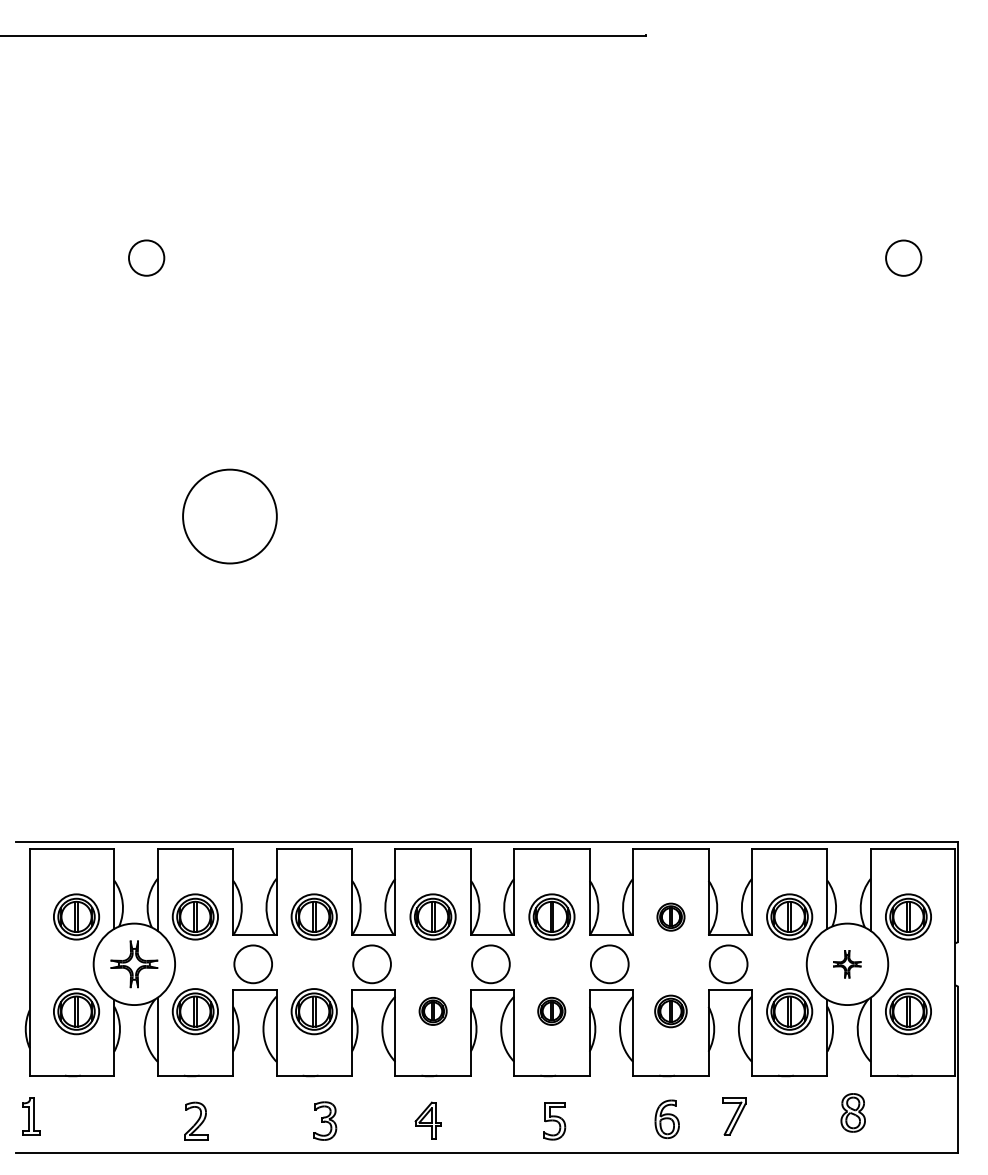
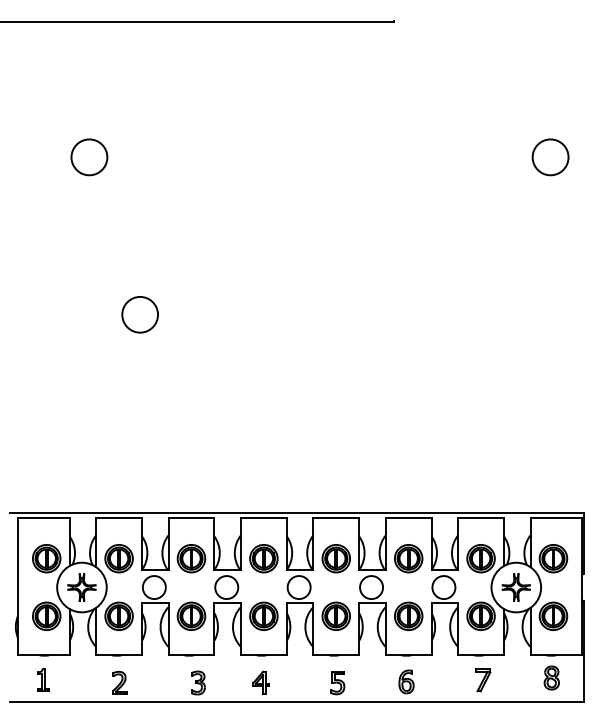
circle: (146, 258) -> (89, 157), size x1.67
circle: (903, 258) -> (550, 157), size x1.67
circle: (230, 516) -> (140, 314), size x0.62
part: (670, 916) -> (408, 558), size x1.67
part: (846, 964) -> (515, 587), size x1.67
part: (432, 1010) -> (263, 615), size x1.67
part: (550, 1010) -> (335, 615), size x1.67
part: (670, 1010) -> (408, 615), size x1.43
part: (852, 1112) -> (551, 677), moved
part: (31, 1115) -> (43, 679), moved
part: (734, 1116) -> (483, 680), moved

